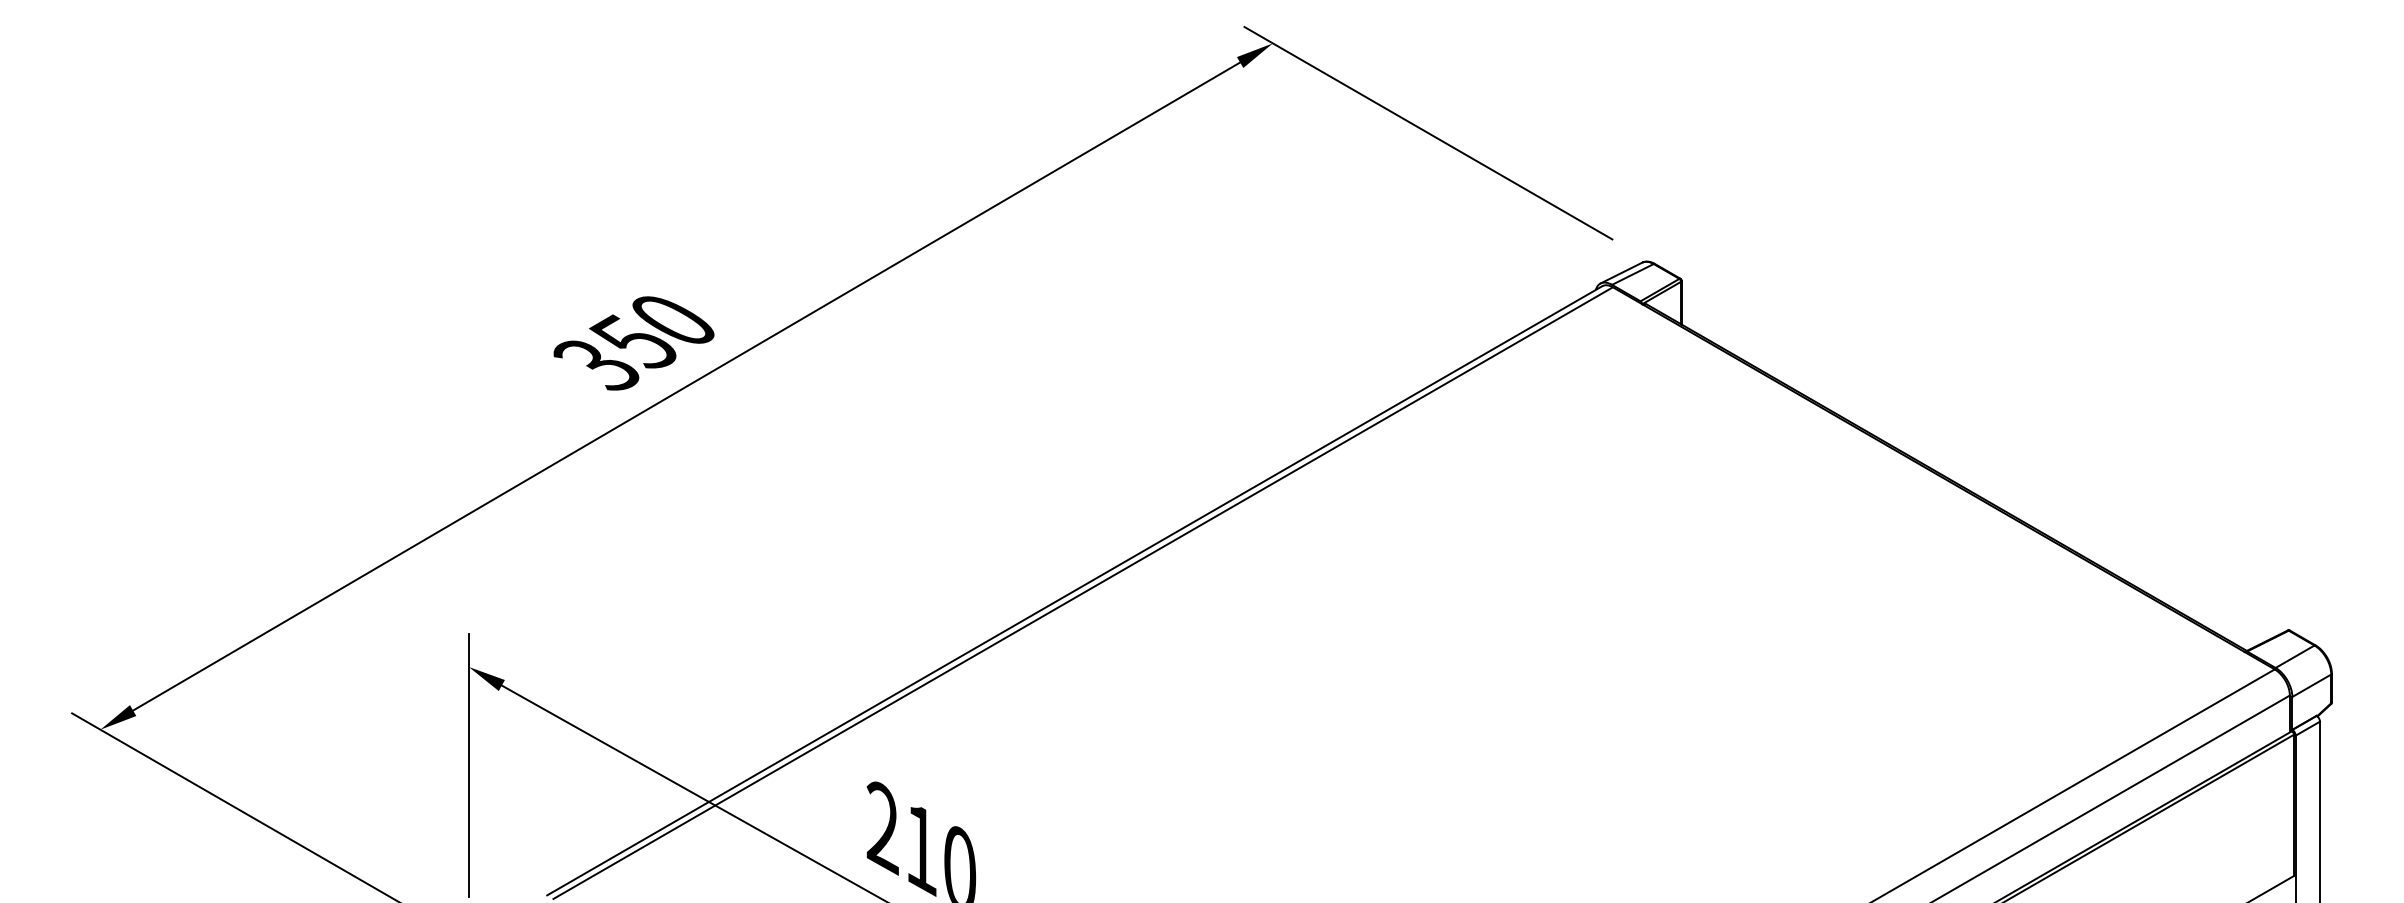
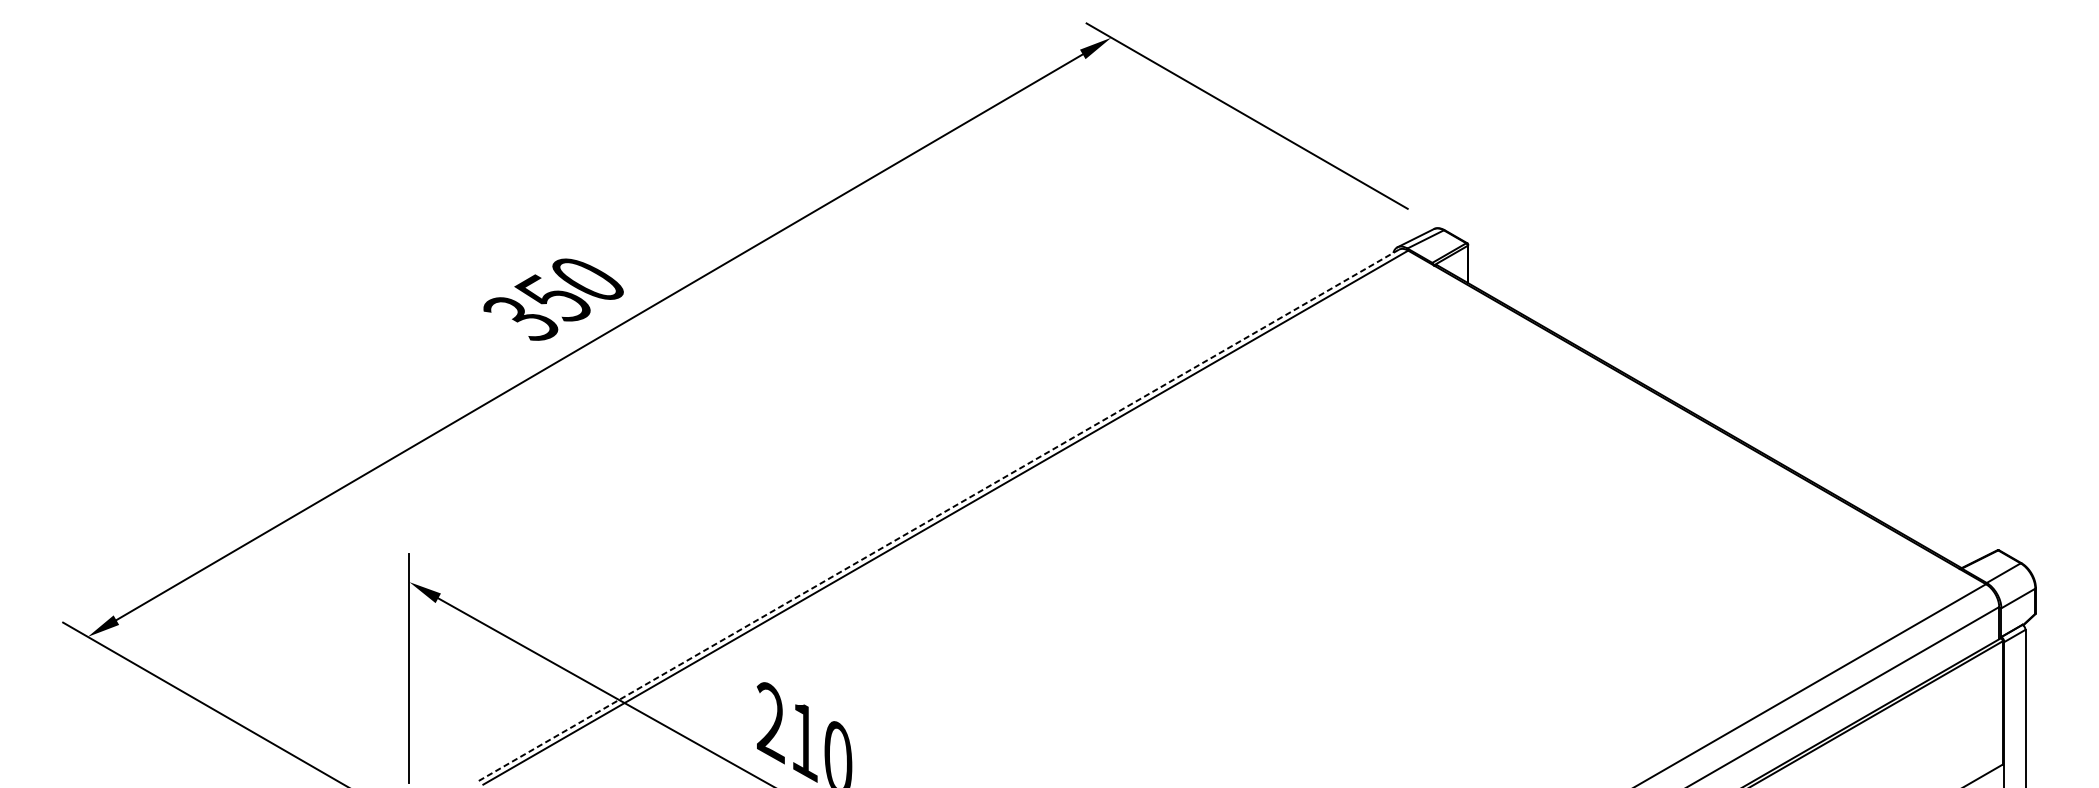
line: (1074, 591) -> (938, 516), solid -> dashed

